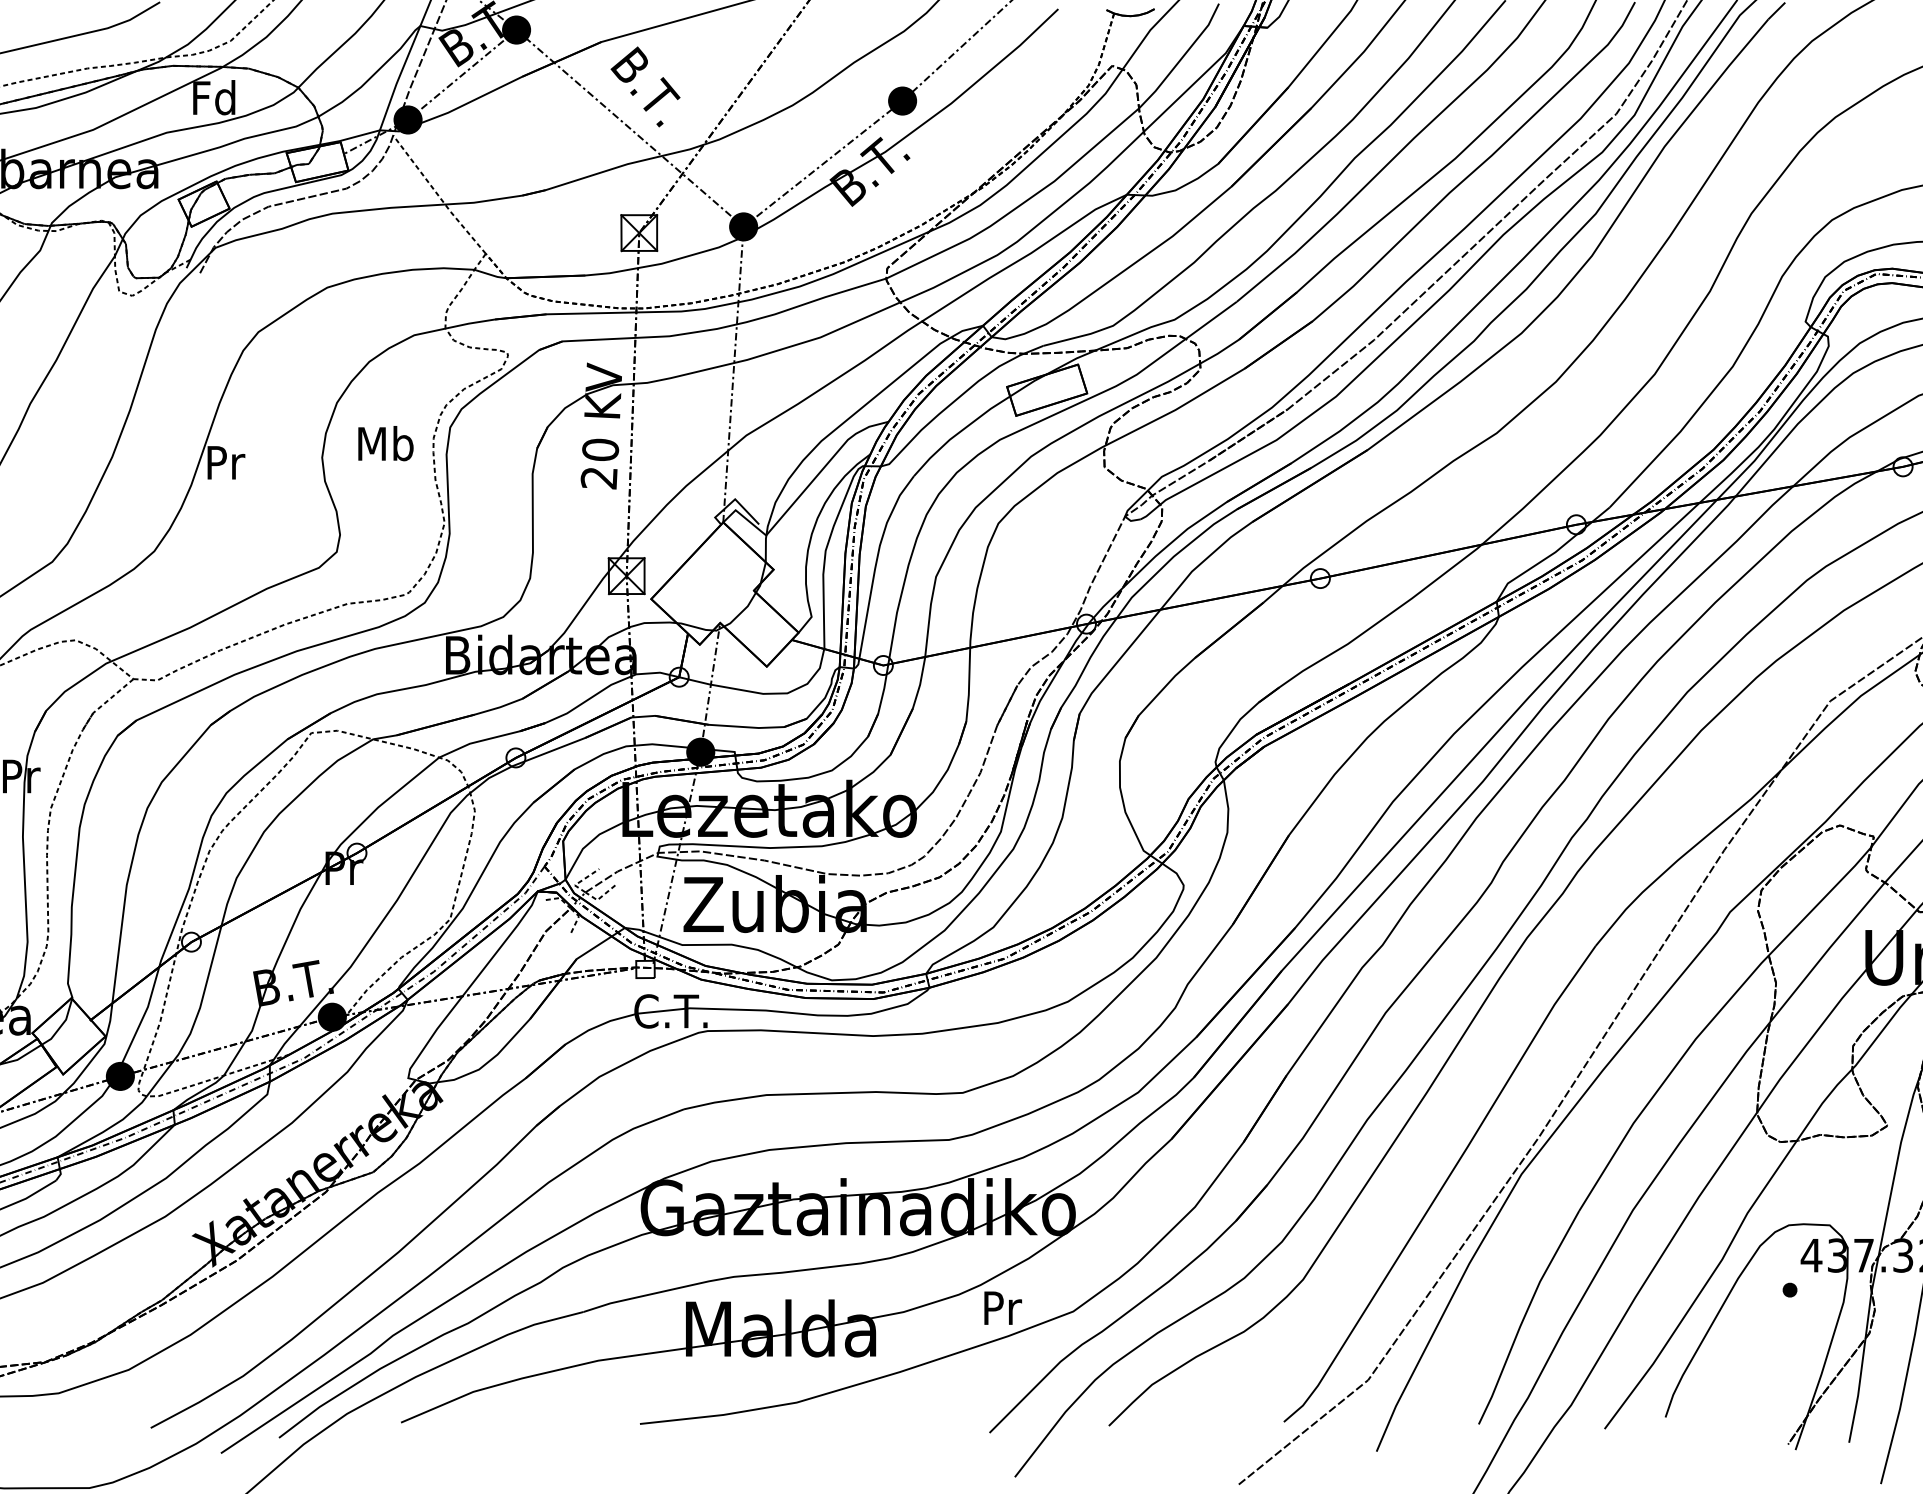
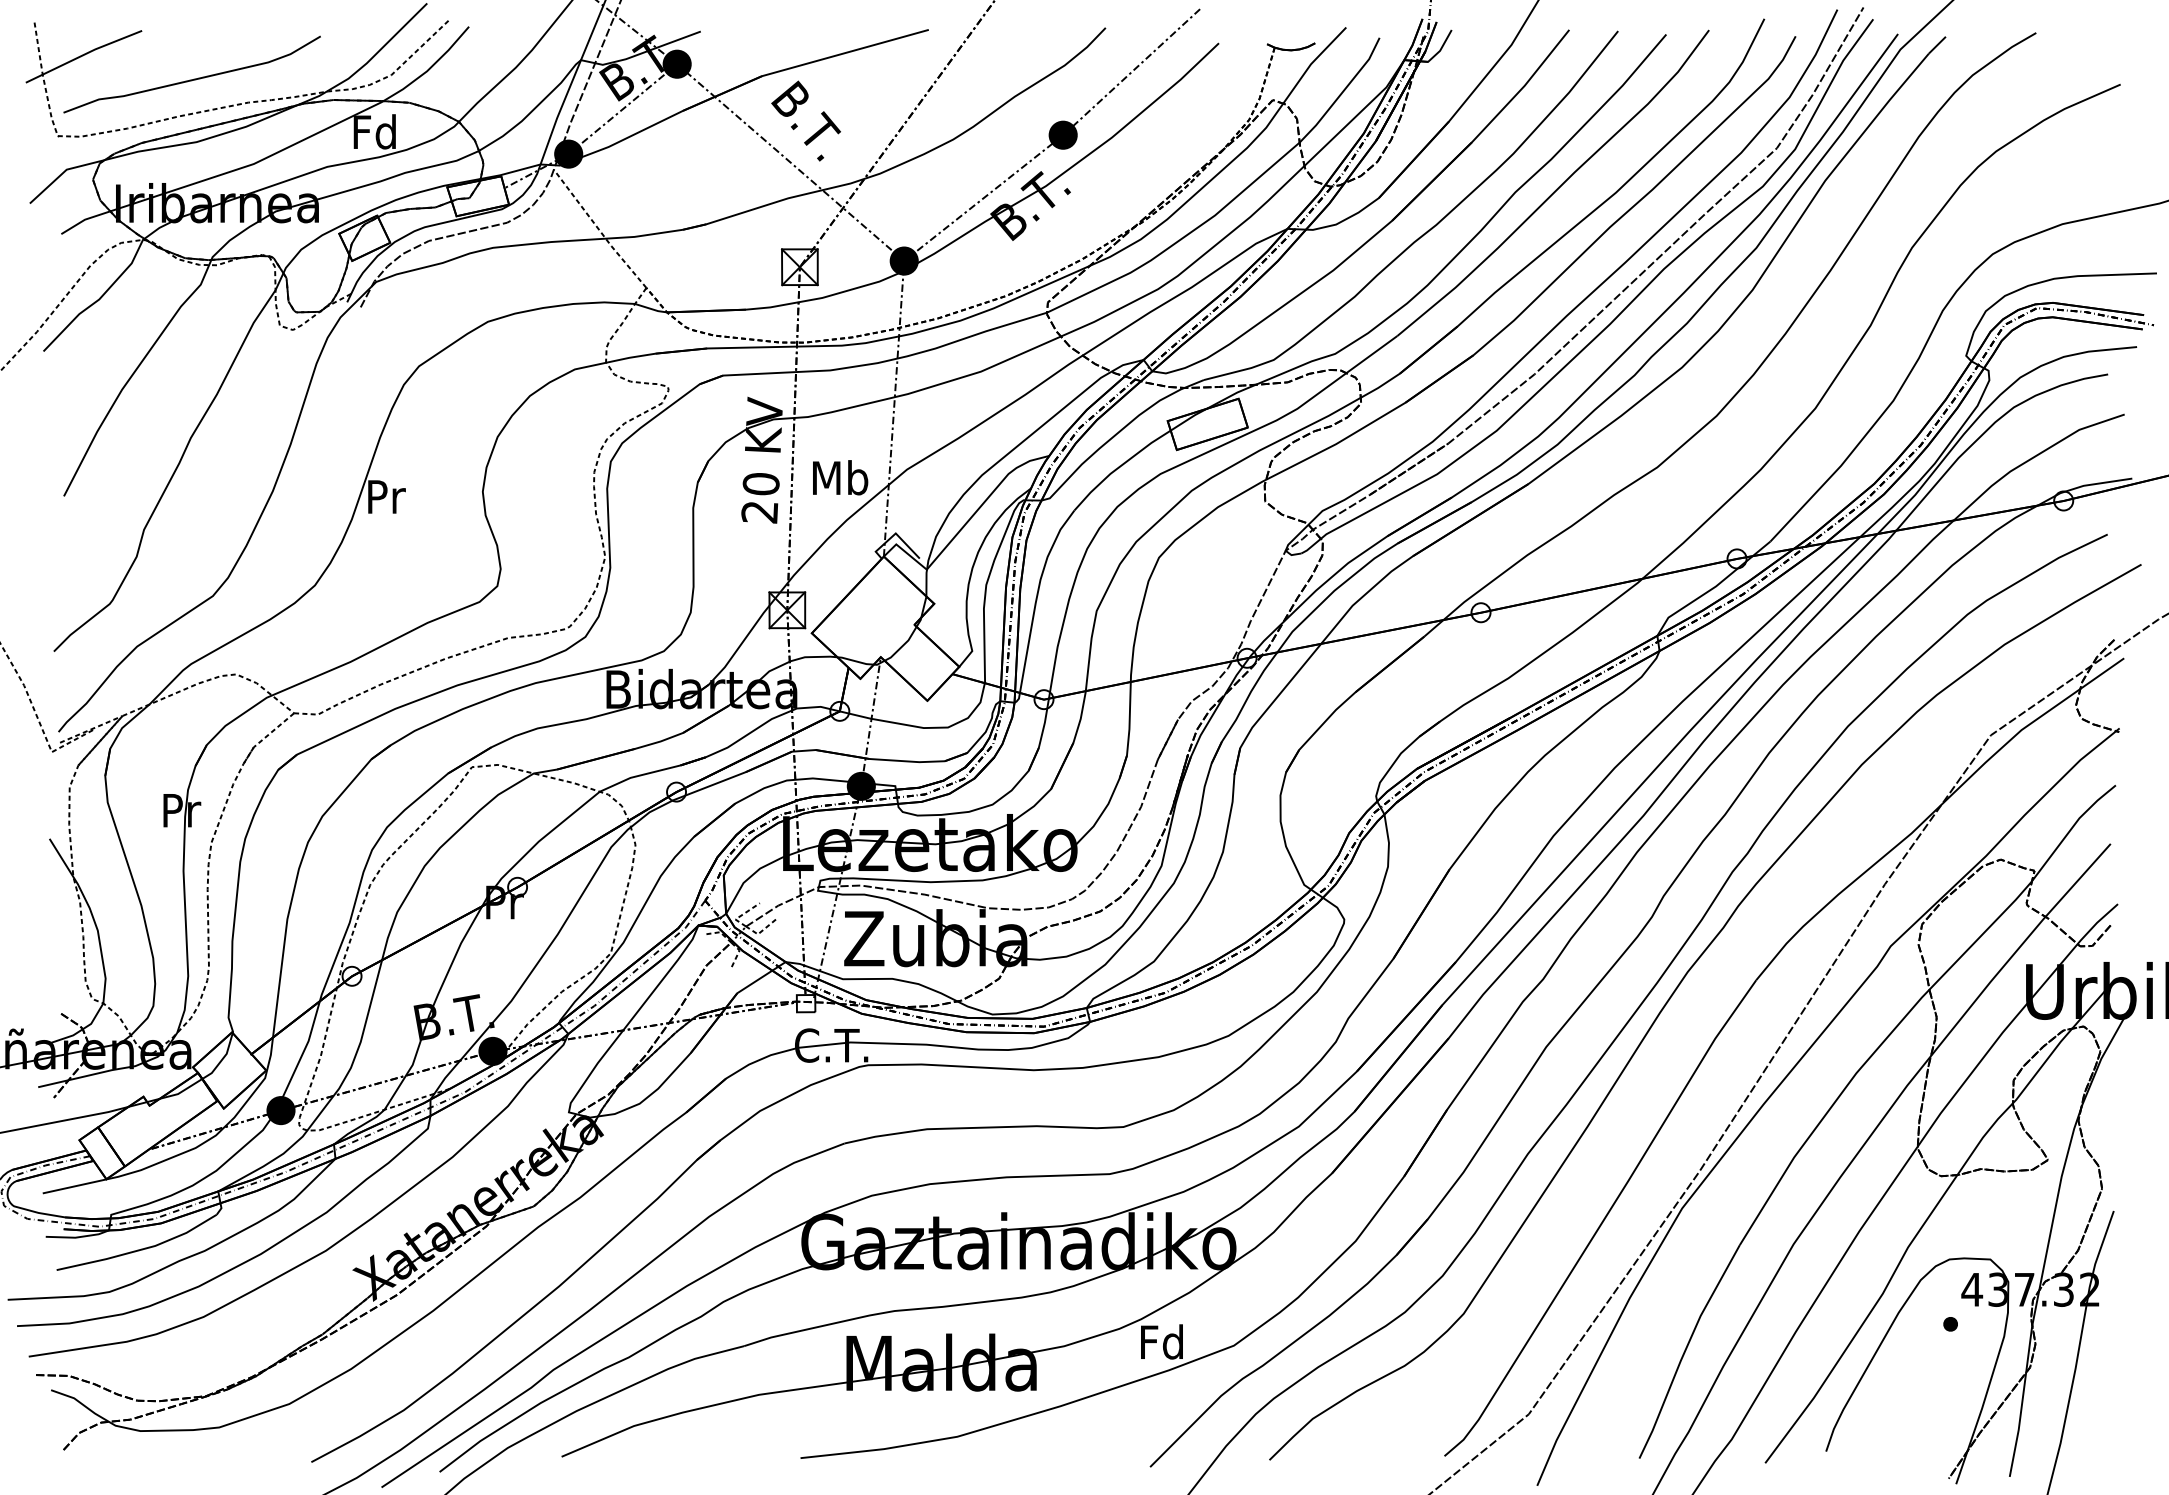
text: (385, 443) -> (840, 477), moved
text: (1000, 1307) -> (1161, 1341), Pr -> Fd

